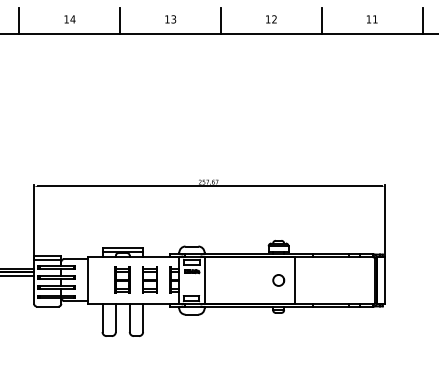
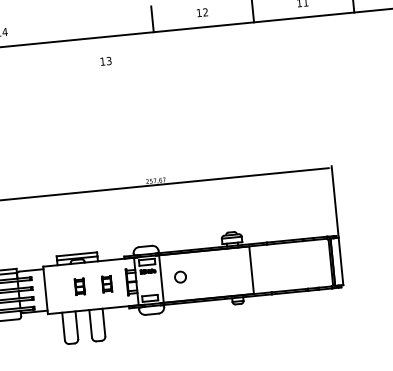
text: (170, 19) -> (105, 61), moved
line: (120, 21) -> (52, 29), removed
part: (122, 279) -> (79, 286), size x0.6
part: (149, 279) -> (106, 283), size x0.6
circle: (278, 280) -> (180, 277), moved

